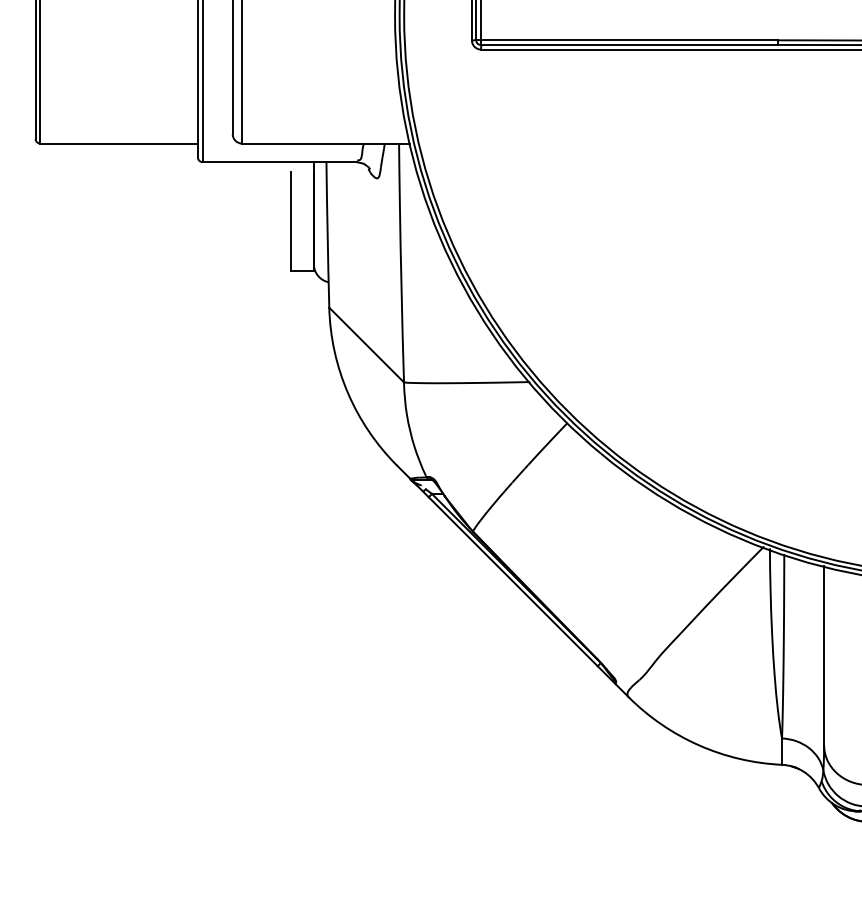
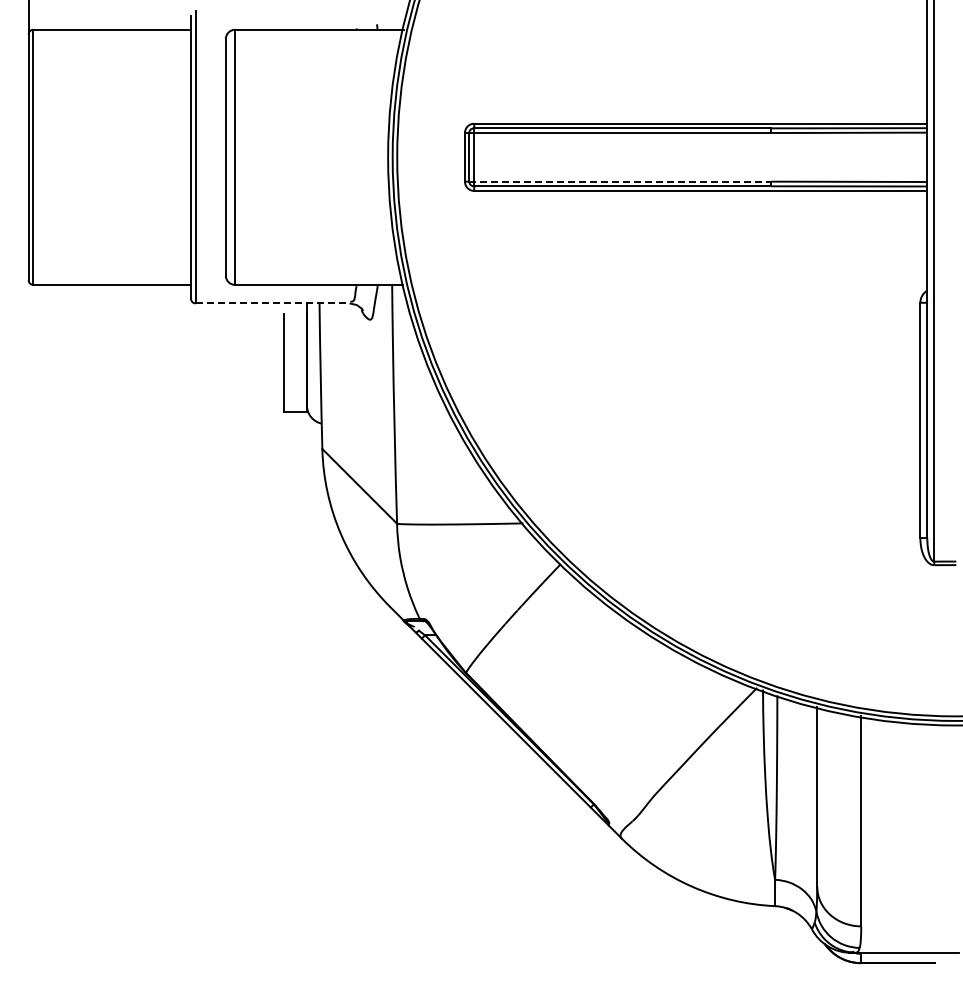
line: (627, 40) -> (620, 181), solid -> dashed
line: (279, 162) -> (272, 303), solid -> dashed

